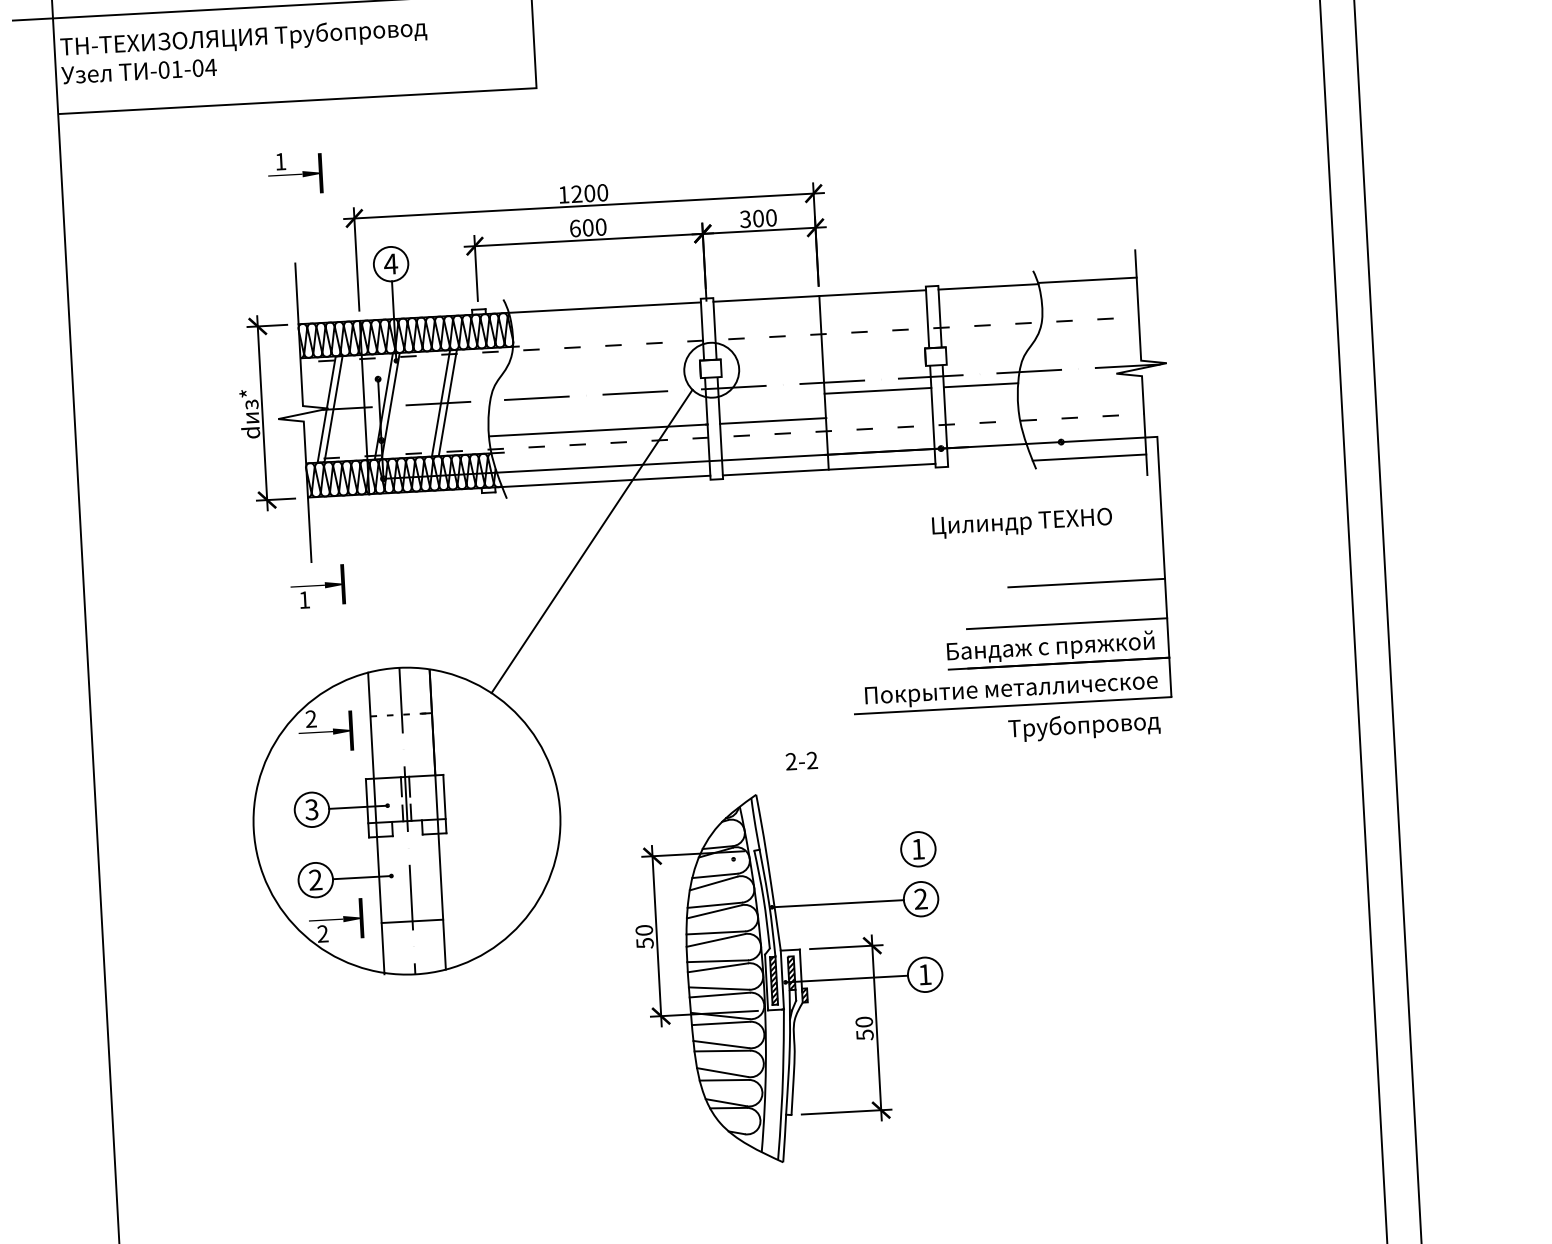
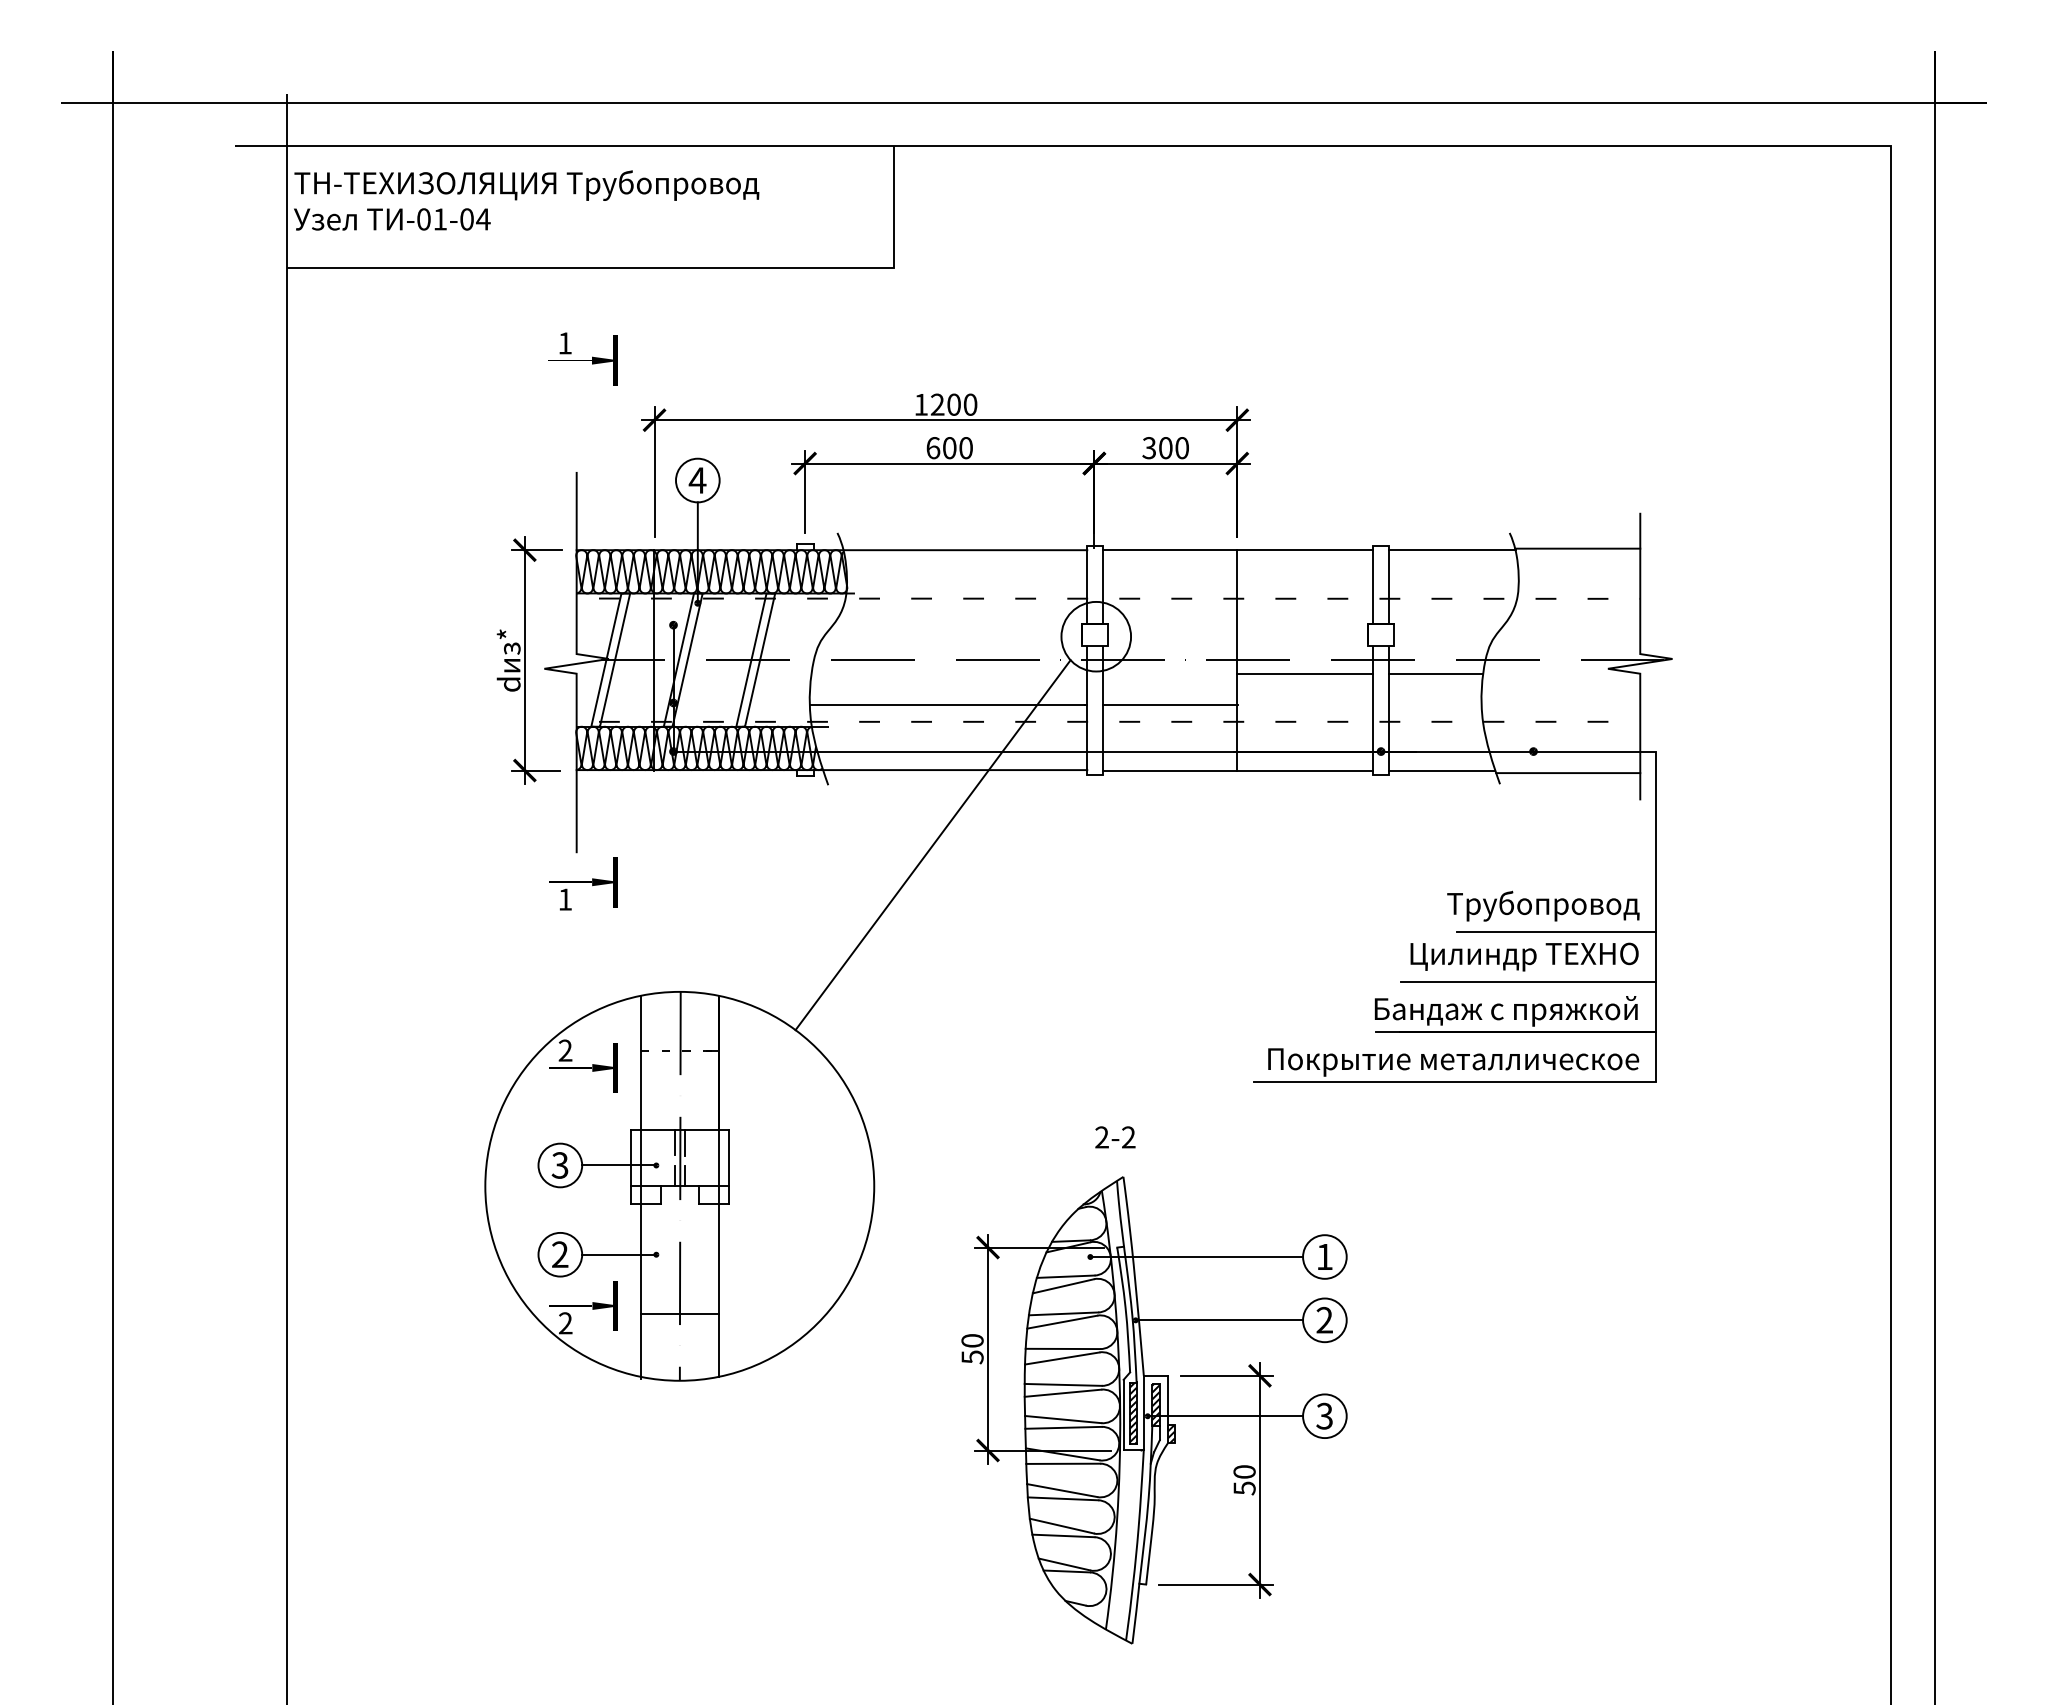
line: (989, 460) -> (1441, 770), added
text: (1022, 523) -> (1524, 956), moved
text: (1084, 726) -> (1543, 905), moved
text: (801, 761) -> (1115, 1137), moved
line: (817, 855) -> (1196, 1257), added
text: (924, 974) -> (1324, 1415), 1 -> 3

